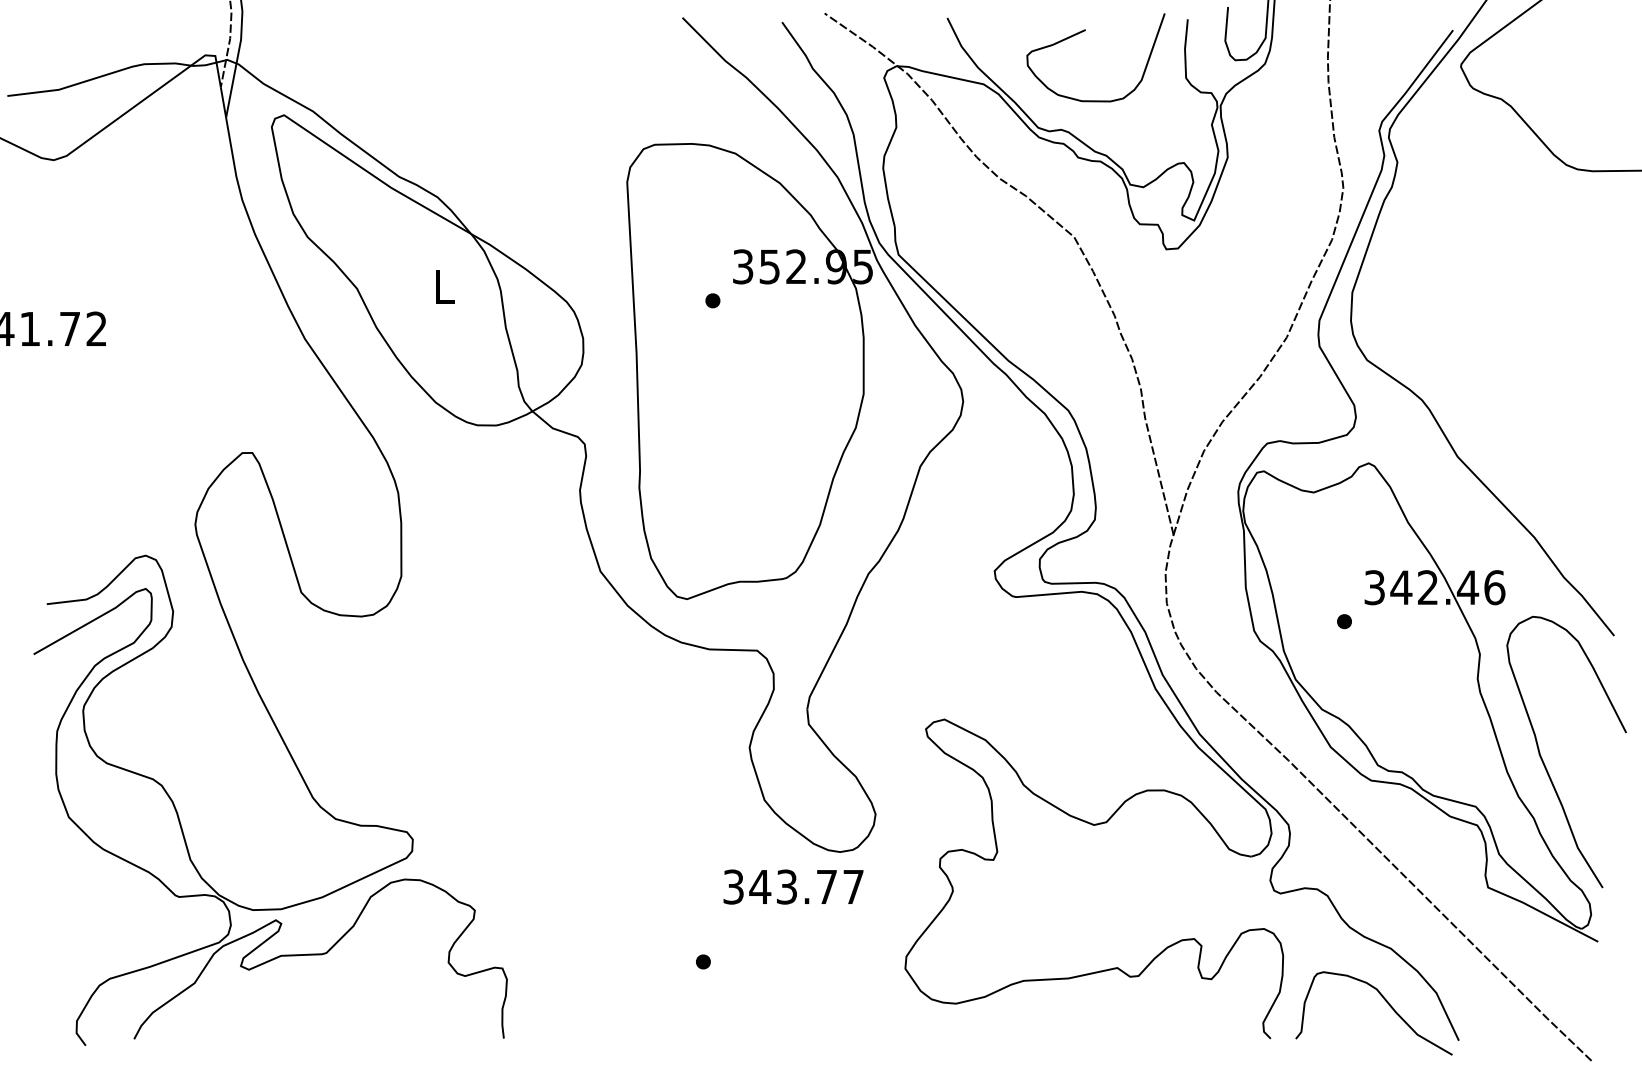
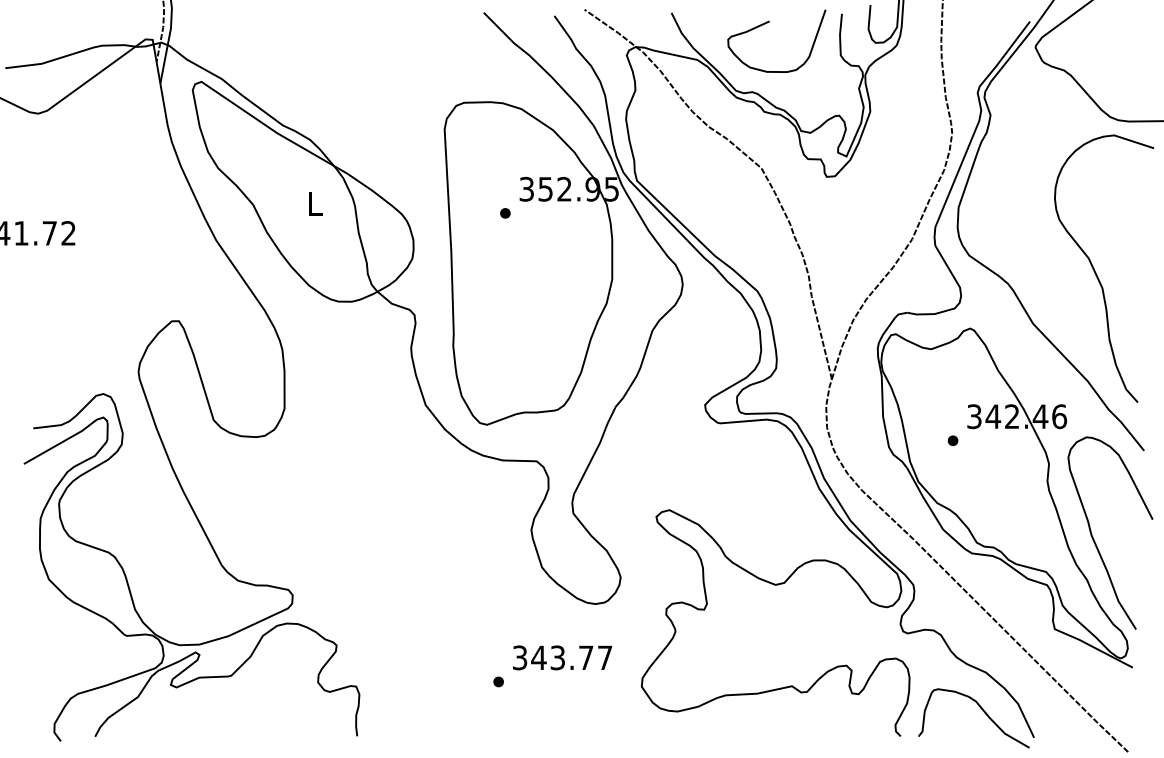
curve: (1546, 384) -> (1096, 272), added
text: (793, 886) -> (562, 657), moved

